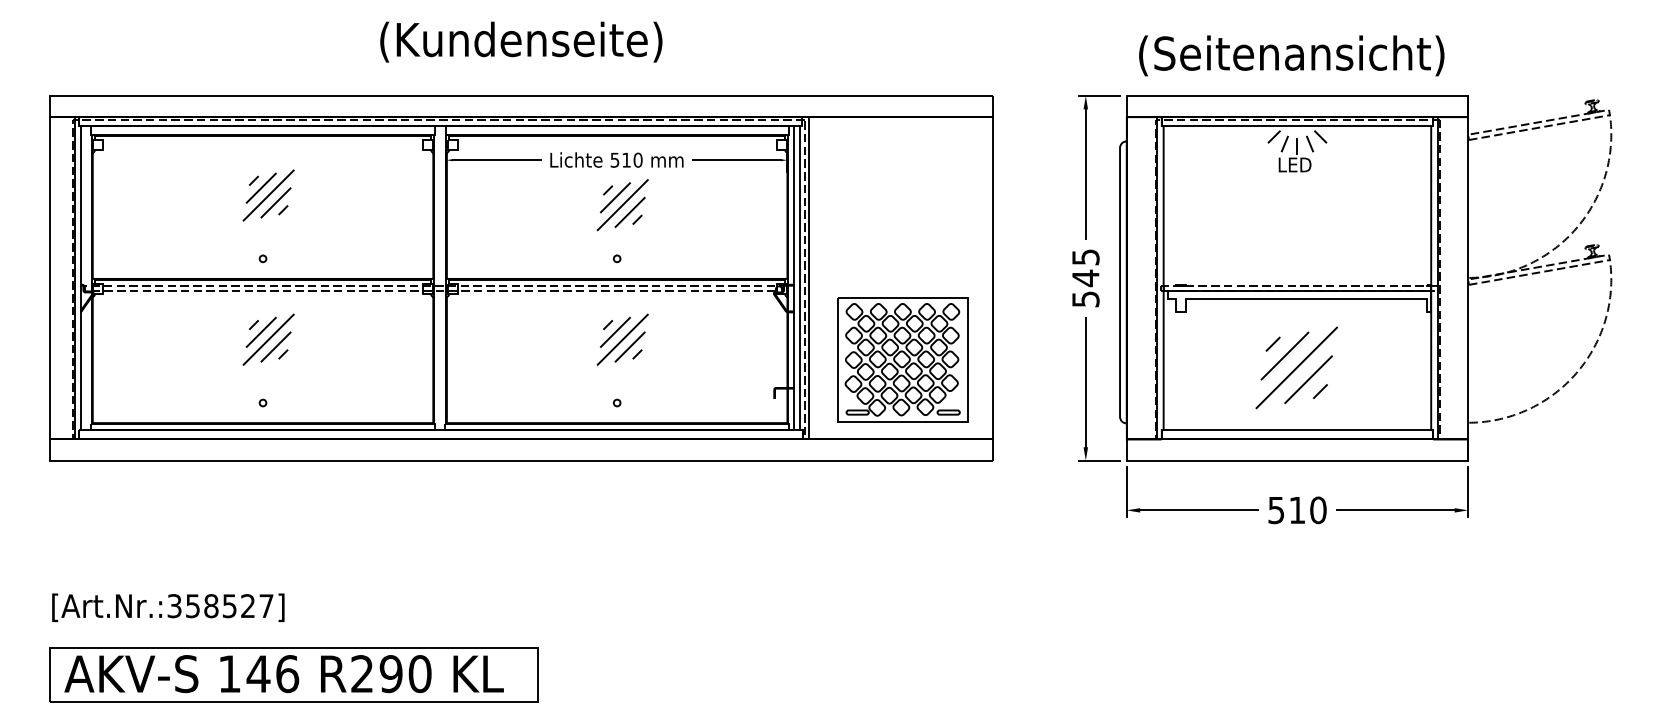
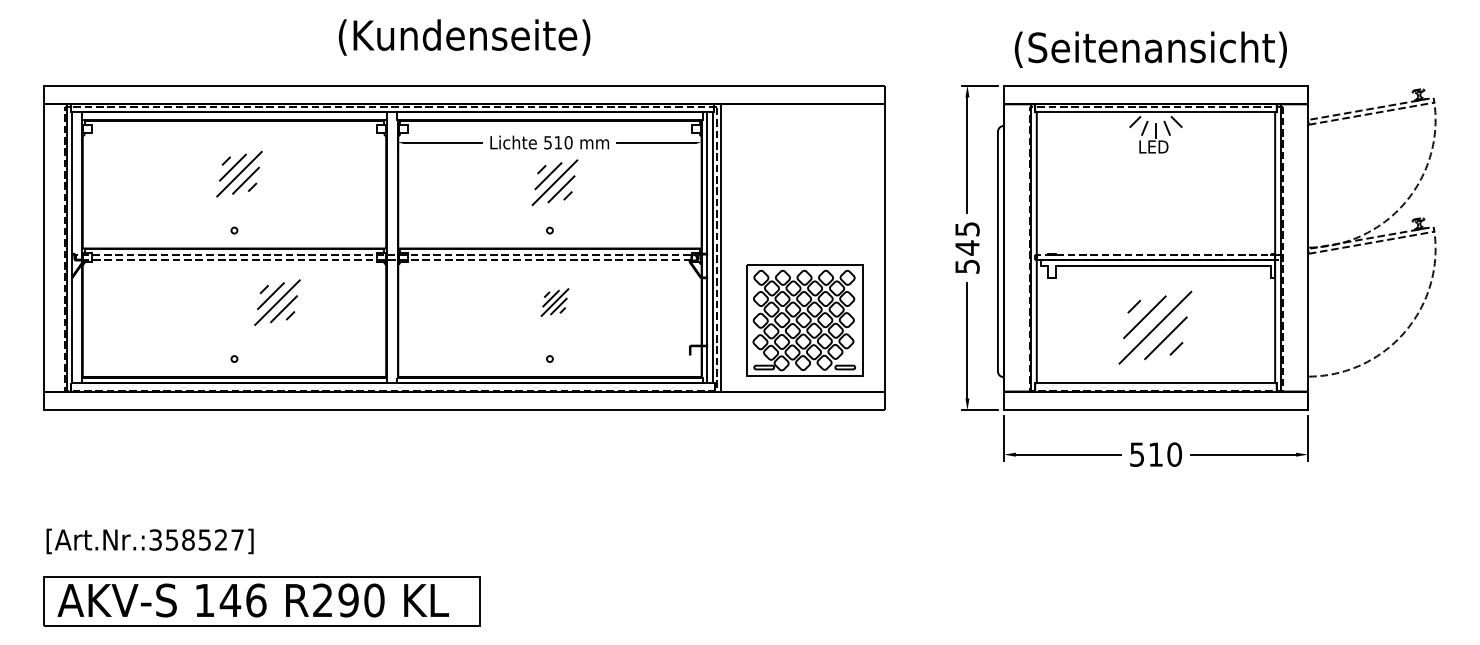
part: (268, 339) -> (277, 302), moved
part: (622, 339) -> (554, 302), size x0.6

